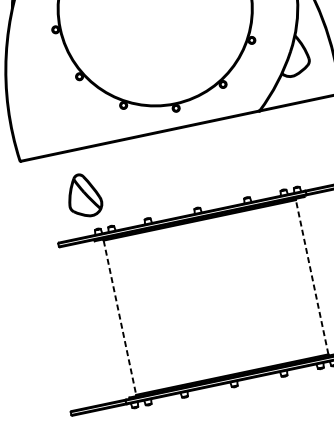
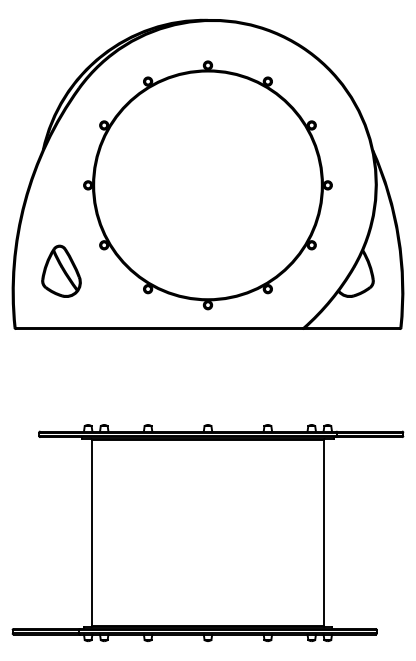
part: (83, 194) -> (61, 270), moved
line: (312, 277) -> (323, 533), dashed -> solid
line: (120, 318) -> (92, 533), dashed -> solid

